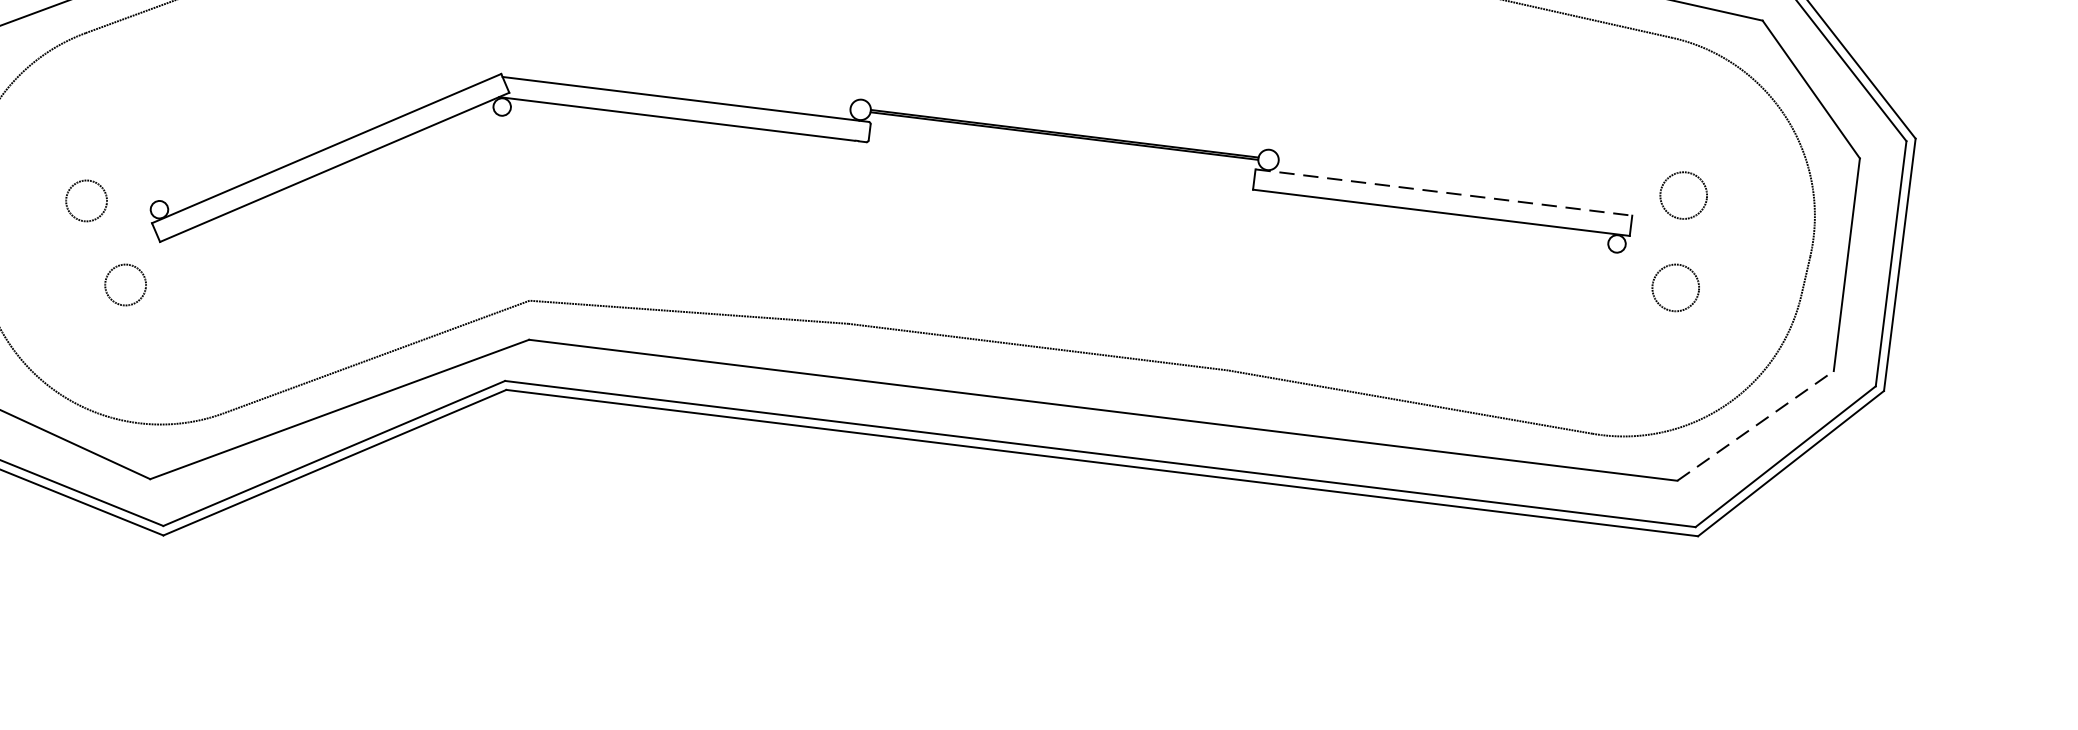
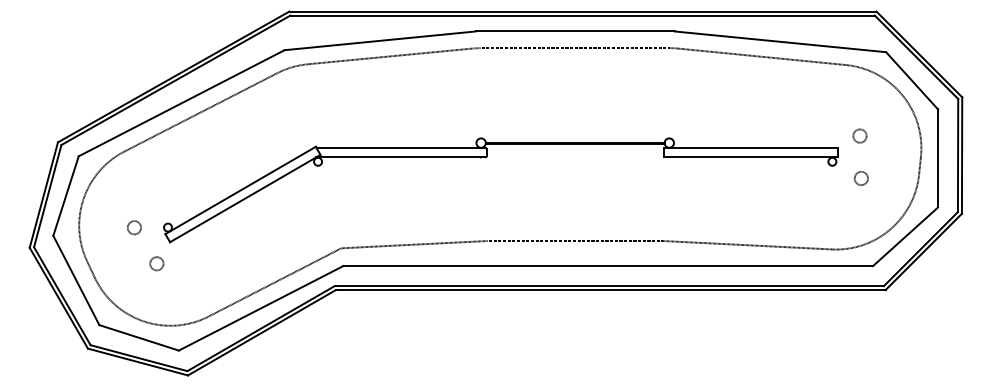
line: (1443, 193) -> (750, 148), dashed -> solid
circle: (1682, 194) -> (859, 135), size x0.62
circle: (86, 200) -> (134, 227), size x0.71
circle: (124, 284) -> (156, 263), size x0.71
circle: (1673, 287) -> (860, 178), size x0.62
line: (1755, 425) -> (905, 236), dashed -> solid

